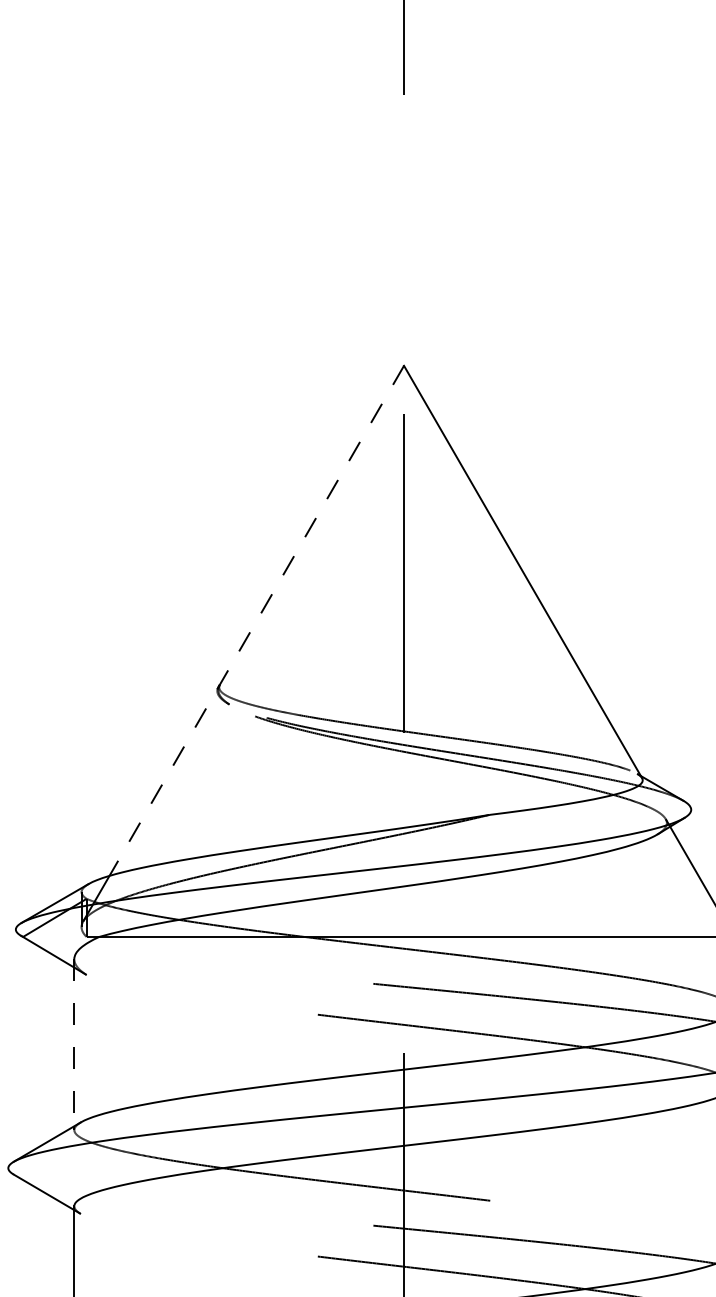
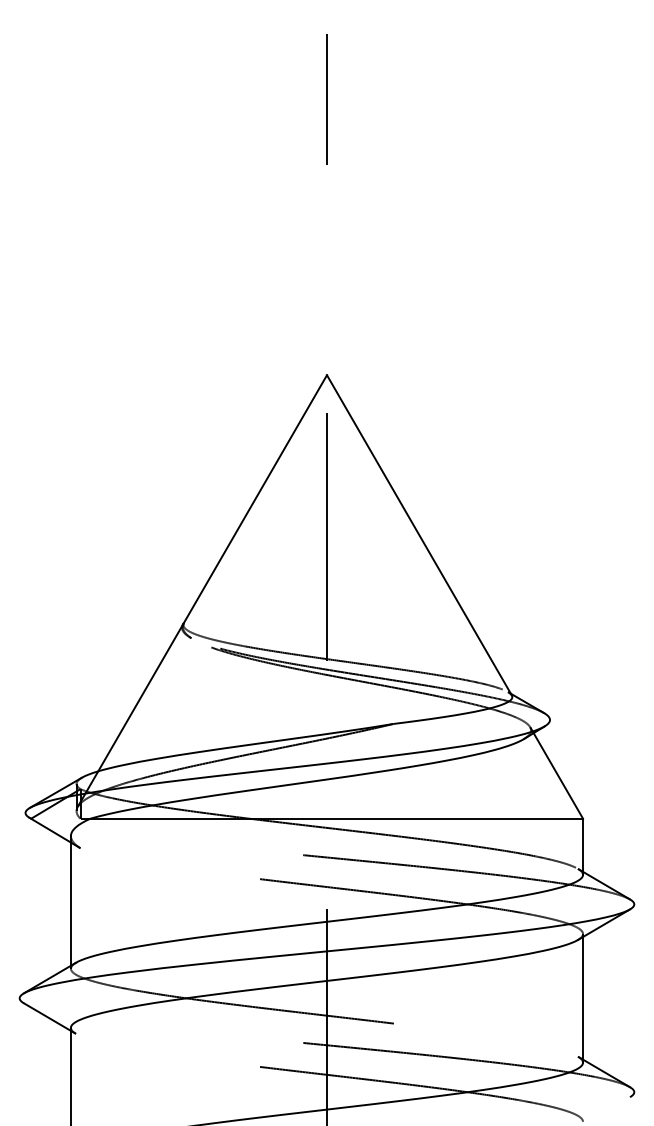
line: (256, 621) -> (212, 573), dashed -> solid
line: (73, 1042) -> (70, 900), dashed -> solid

